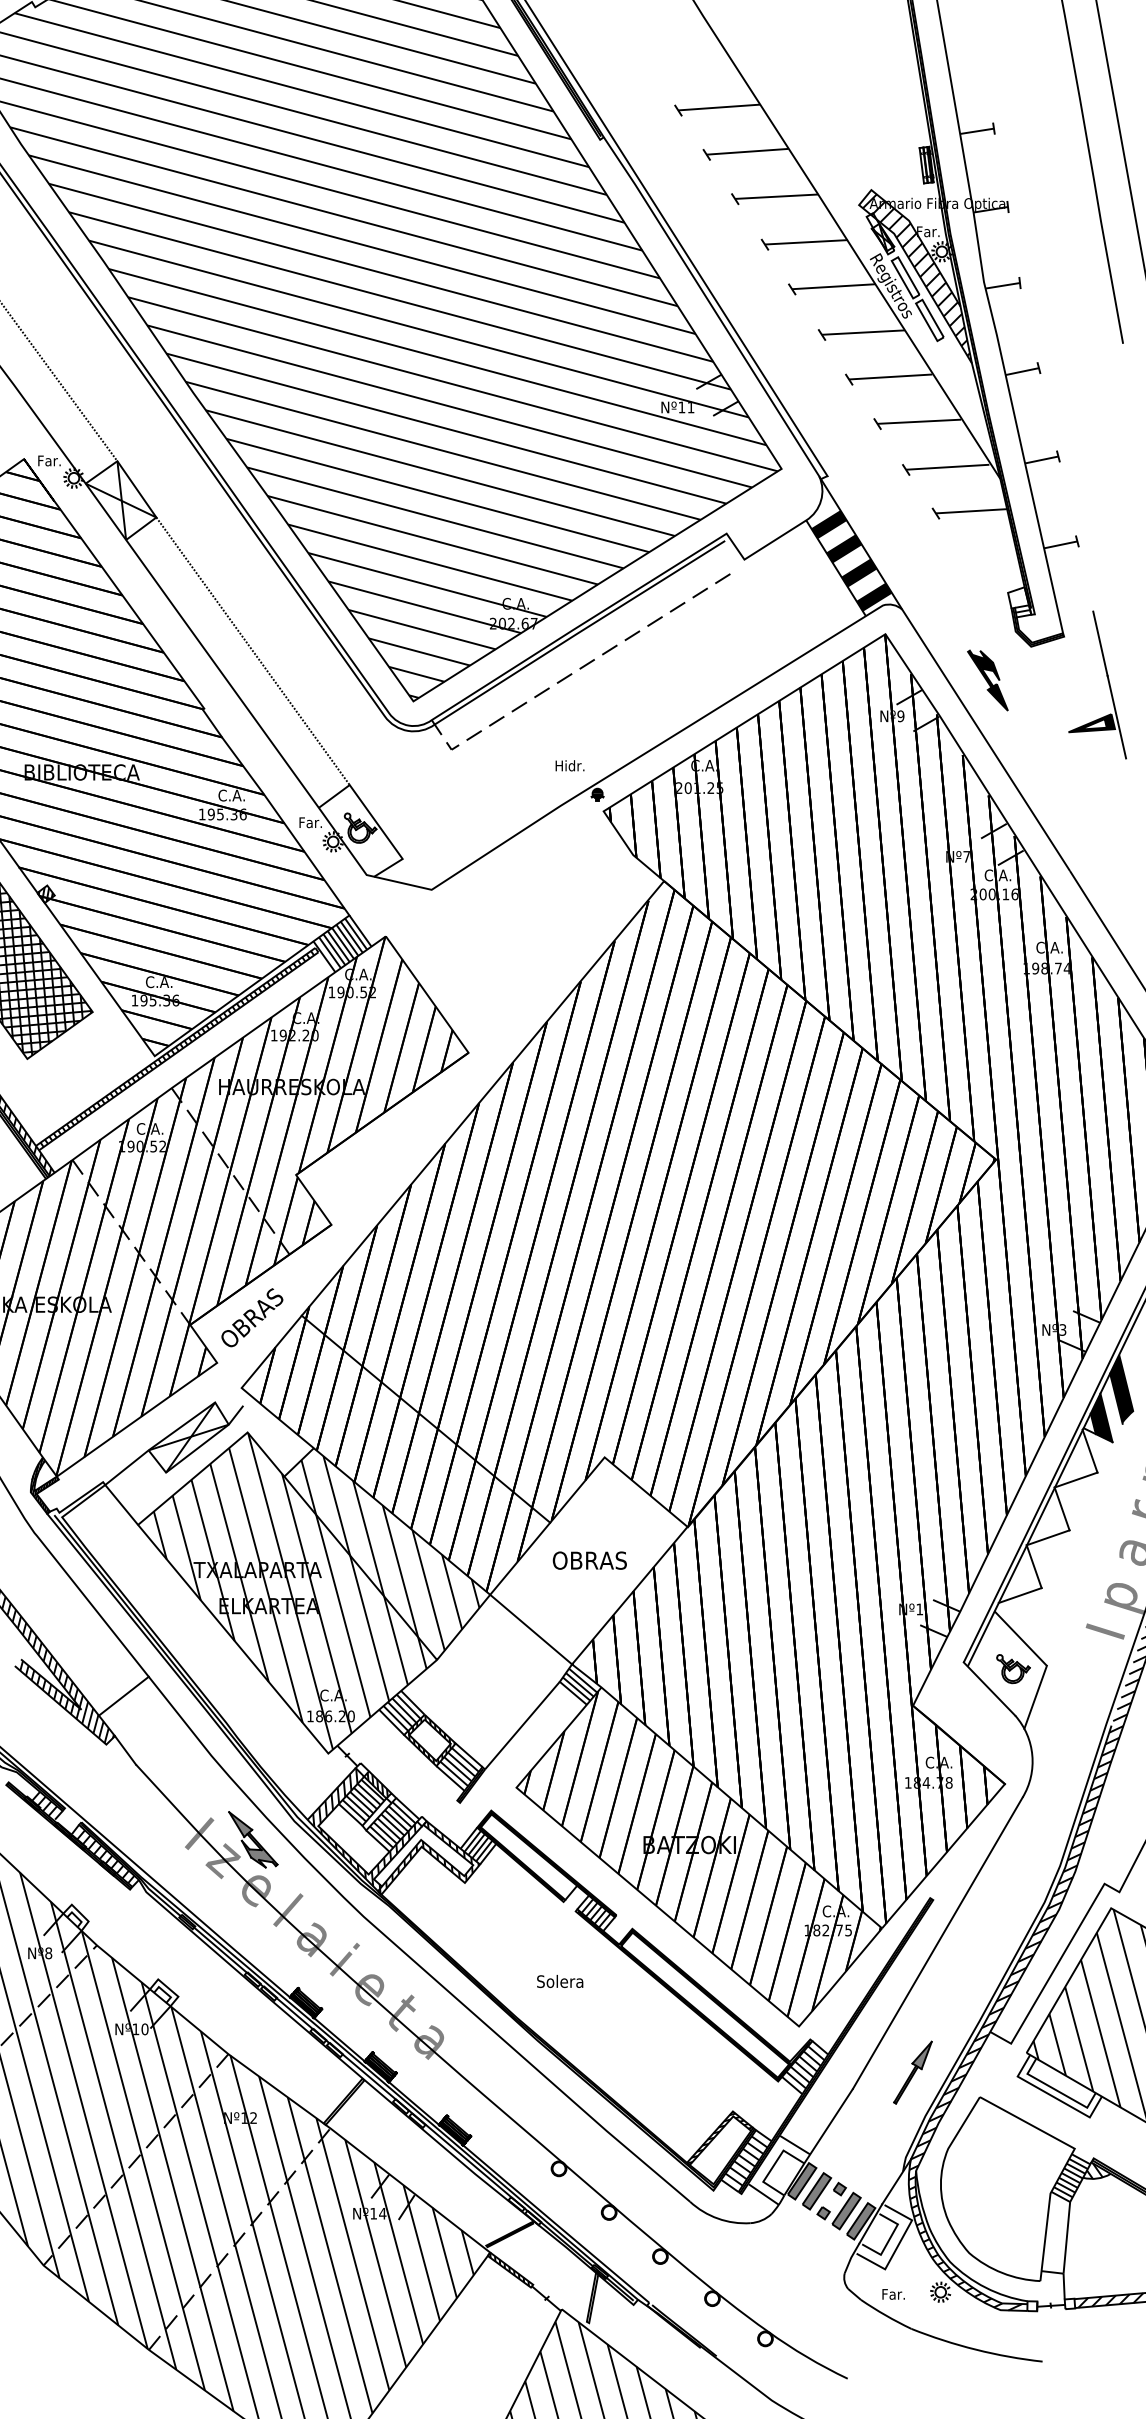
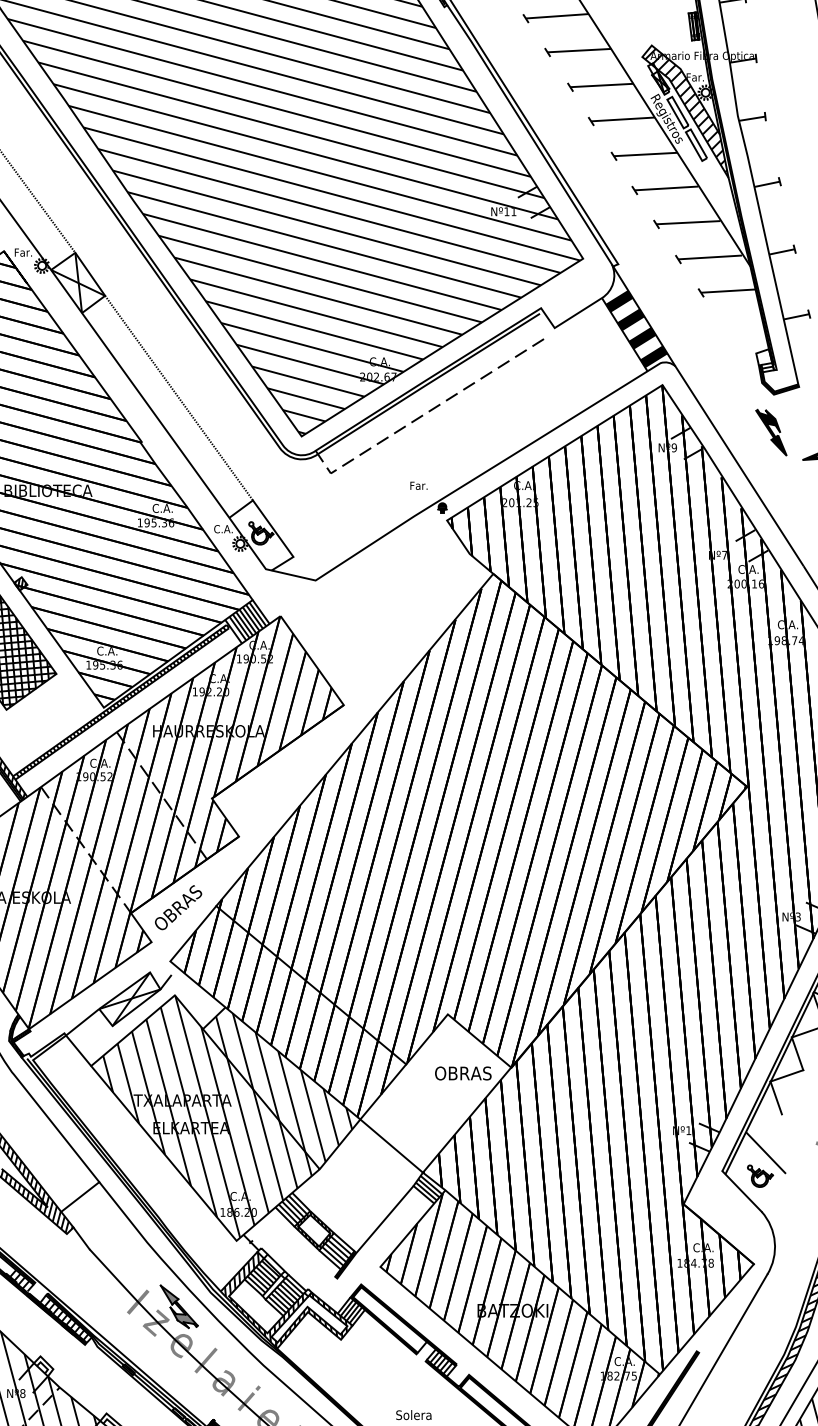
part: (987, 680) -> (771, 432), moved
text: (570, 765) -> (421, 485), Hidr. -> Far.
text: (311, 822) -> (223, 529), Far. -> C.A.
text: (589, 1560) -> (463, 1073), moved
line: (1019, 1595) -> (765, 1120), removed
line: (1035, 1696) -> (777, 1197), removed
hatch: (377, 1784) -> (274, 1264), removed

